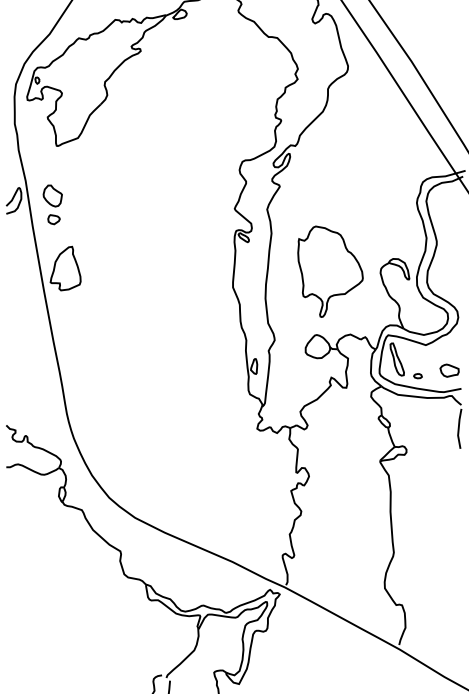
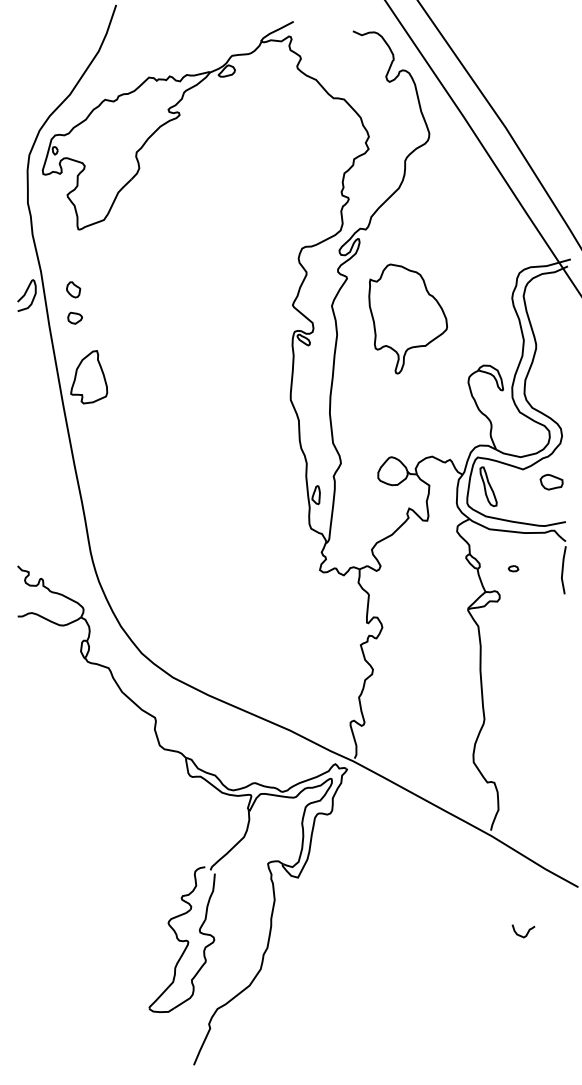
part: (52, 195) -> (73, 289), size x0.6
part: (329, 271) -> (407, 318), moved
part: (449, 370) -> (551, 482), moved
part: (417, 375) -> (513, 568), moved

